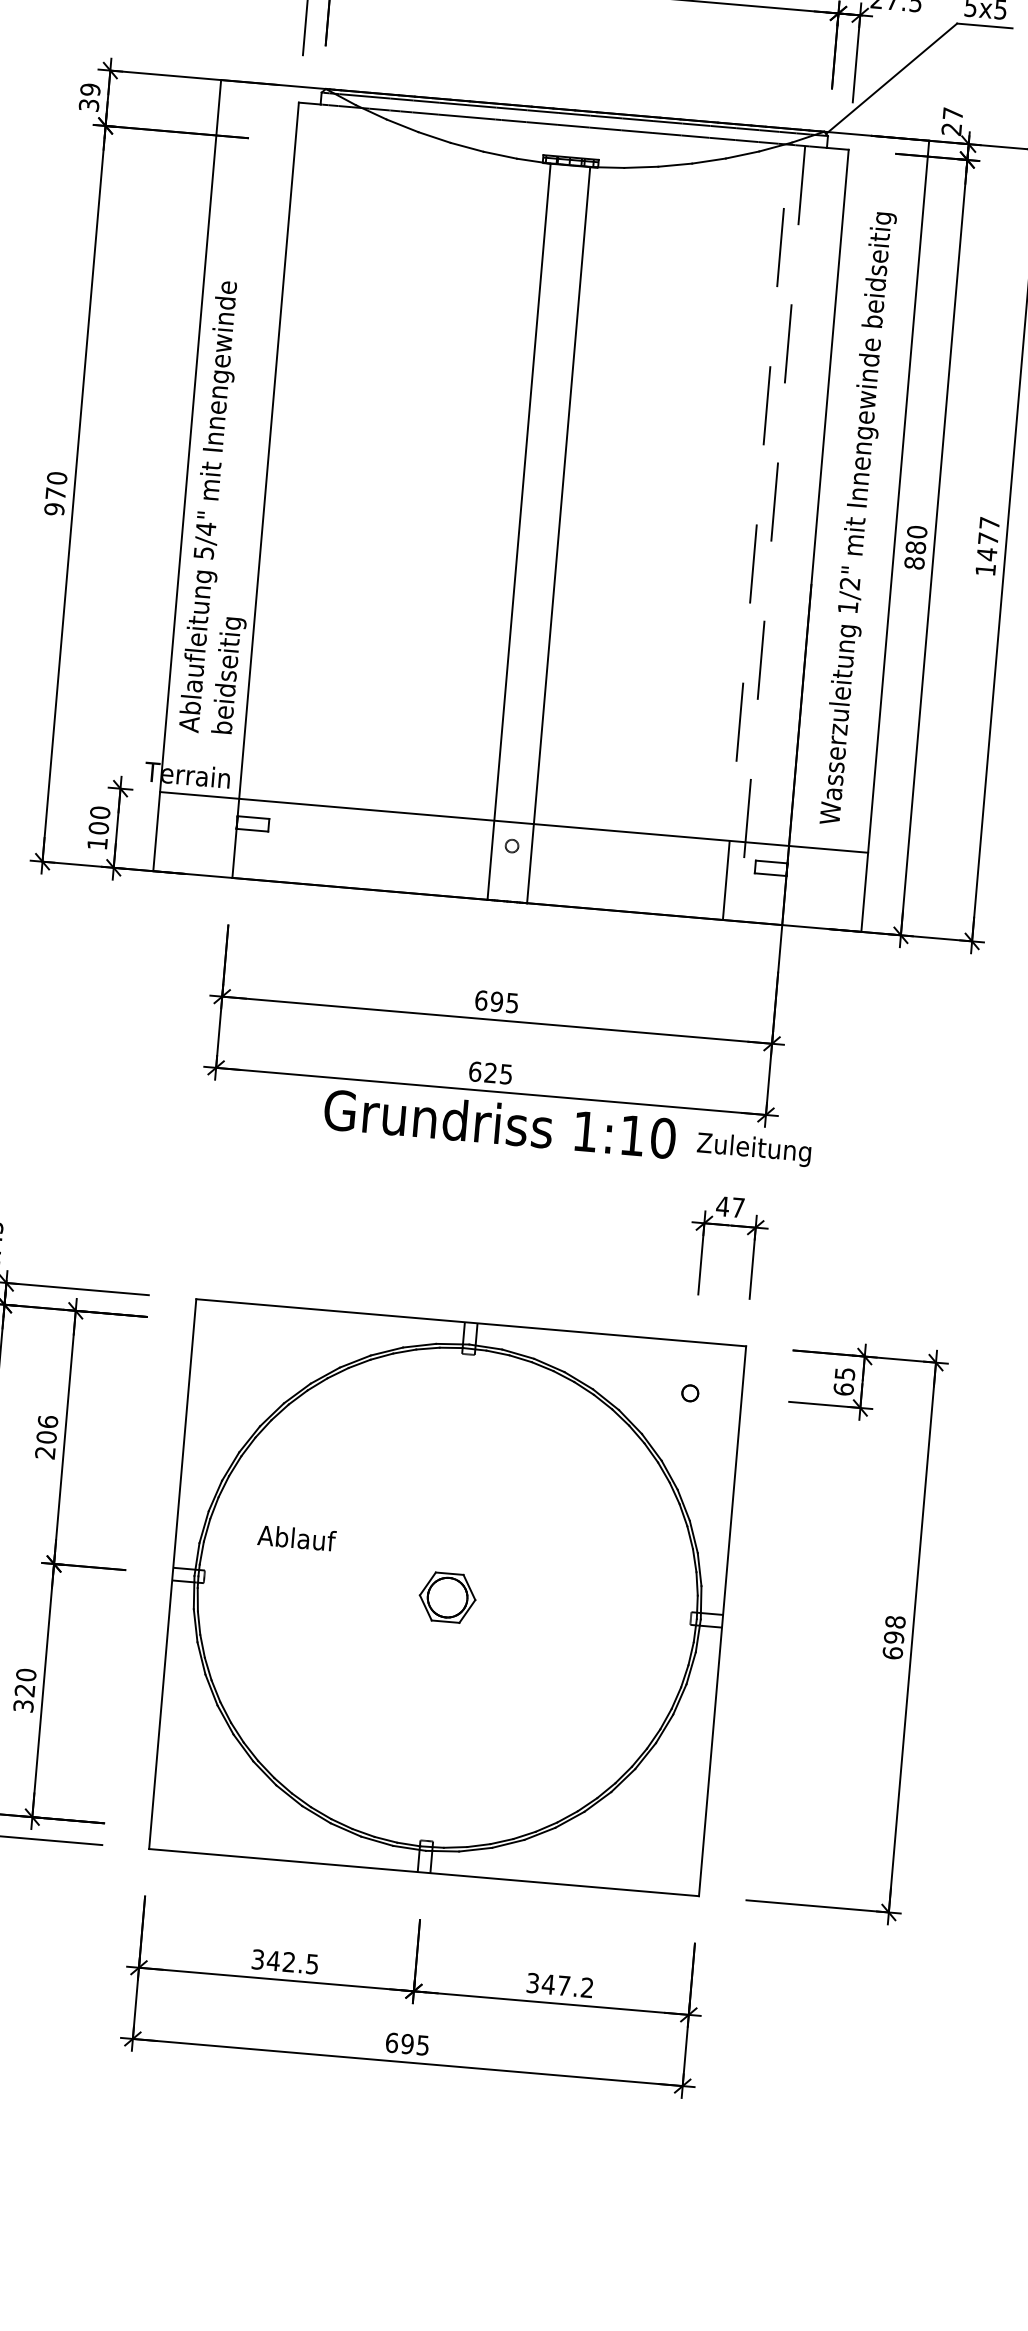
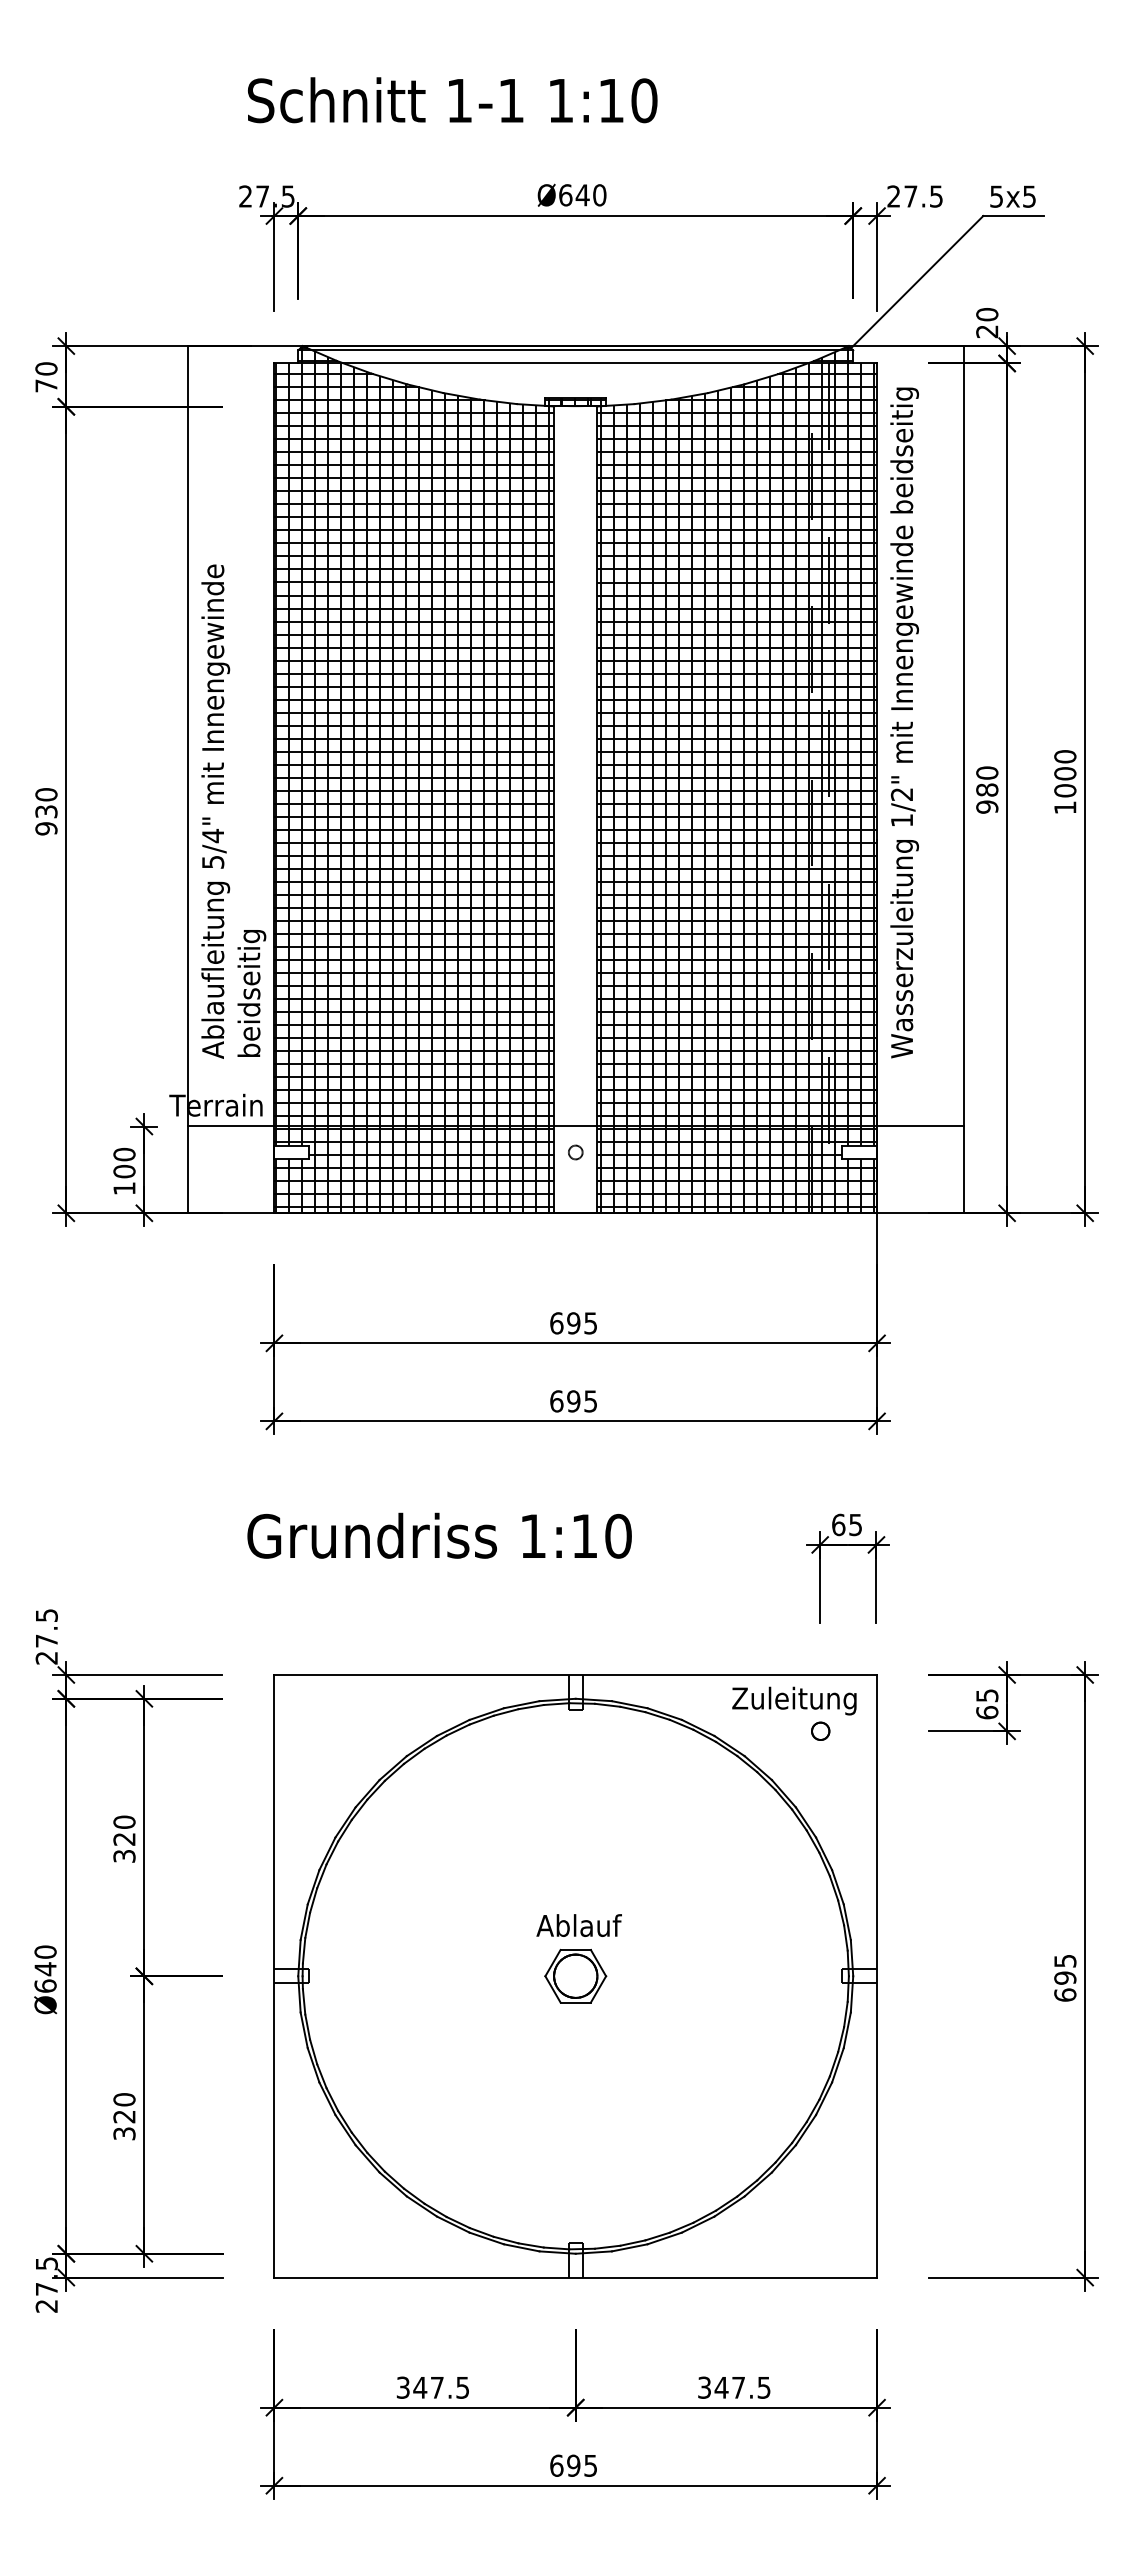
text: (89, 97) -> (46, 377), 39 -> 70
text: (953, 113) -> (987, 314), 27 -> 20
text: (55, 493) -> (46, 811), 970 -> 930
hatch: (394, 494) -> (414, 780), added
hatch: (688, 518) -> (737, 779), added
text: (857, 518) -> (904, 722), moved
text: (988, 538) -> (1065, 773), 1477 -> 1000
text: (914, 562) -> (987, 806), 880 -> 980
text: (490, 1073) -> (573, 1401), 625 -> 695
text: (500, 1123) -> (439, 1535), moved
text: (754, 1149) -> (794, 1700), moved
text: (730, 1206) -> (846, 1524), 47 -> 65
text: (46, 1436) -> (124, 1838), 206 -> 320
text: (296, 1538) -> (578, 1925), moved
text: (895, 1621) -> (1065, 1960), 698 -> 695
text: (288, 1961) -> (436, 2387), 342.5 -> 347.5
text: (586, 1987) -> (763, 2387), 347.2 -> 347.5

